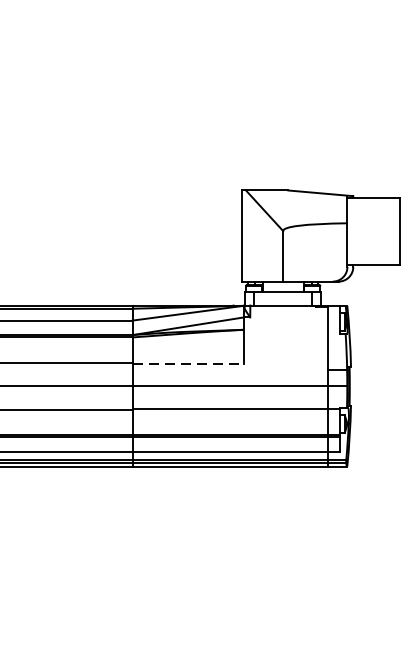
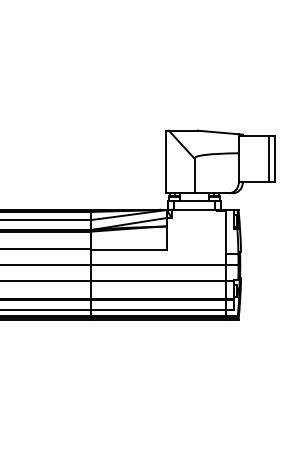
line: (390, 230) -> (268, 158), added
line: (188, 363) -> (129, 249), dashed -> solid

